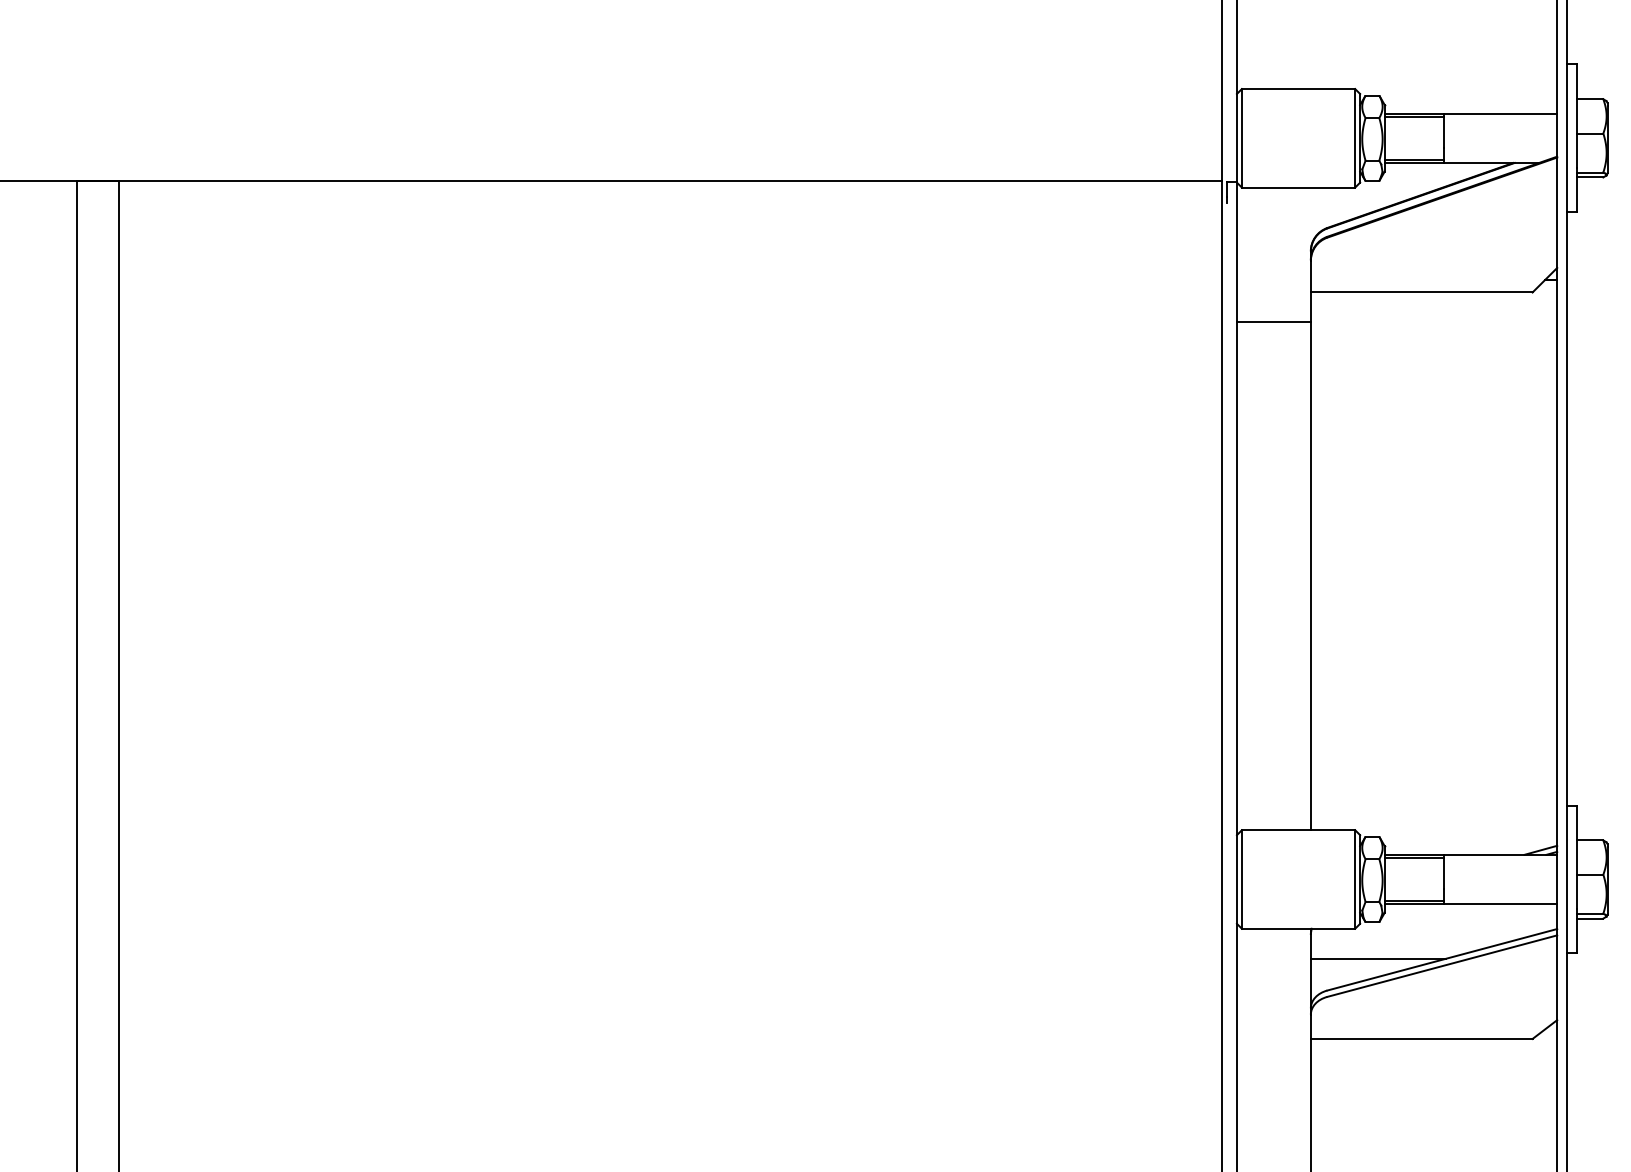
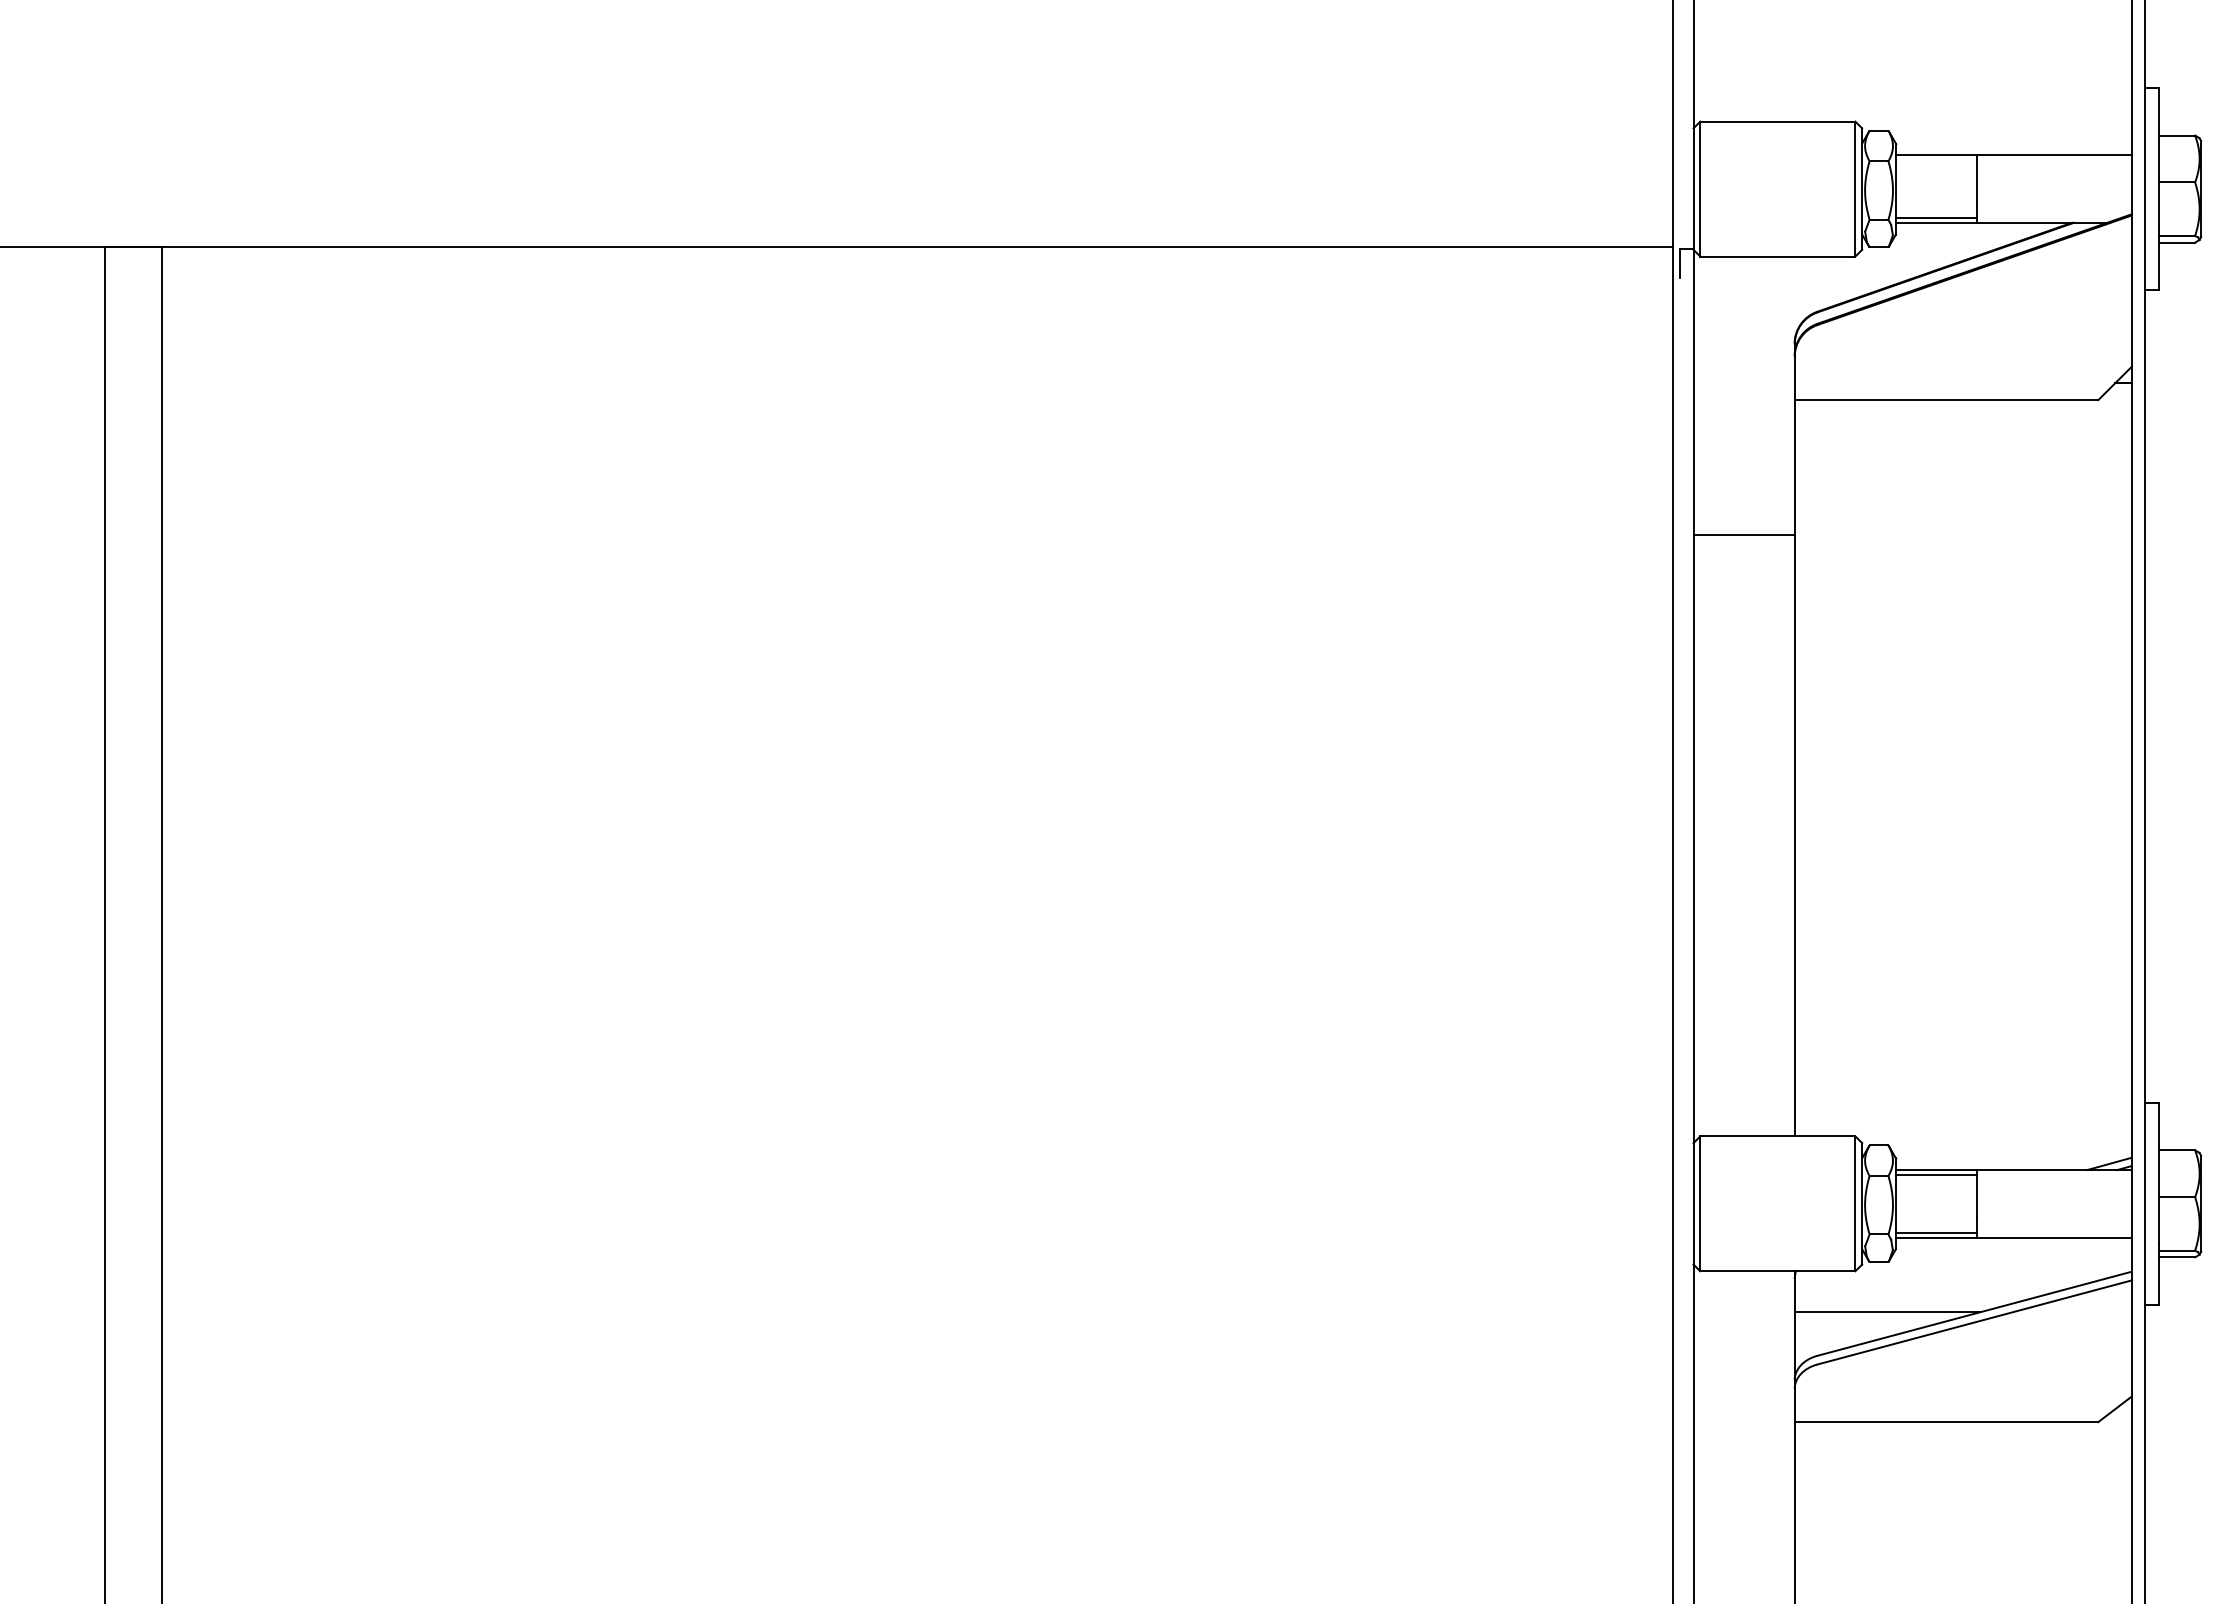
line: (1413, 116) -> (1935, 159), removed
line: (1273, 321) -> (1743, 535), moved

